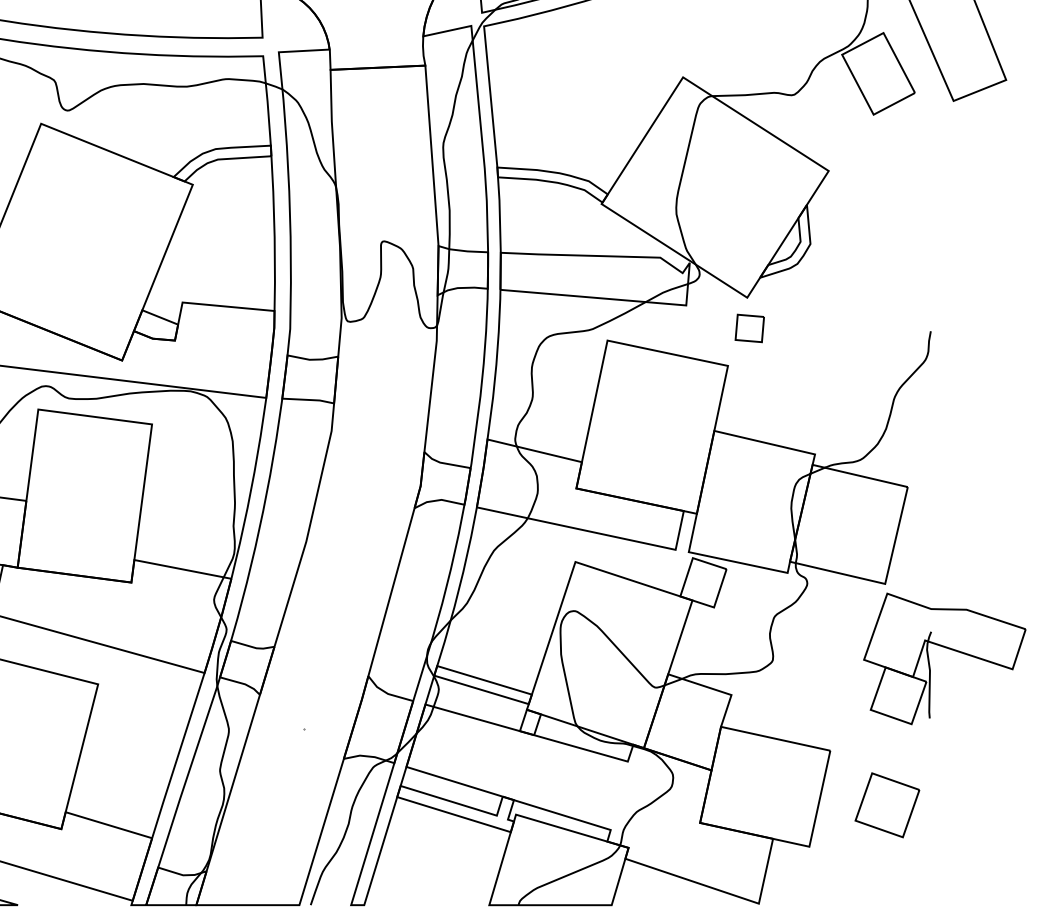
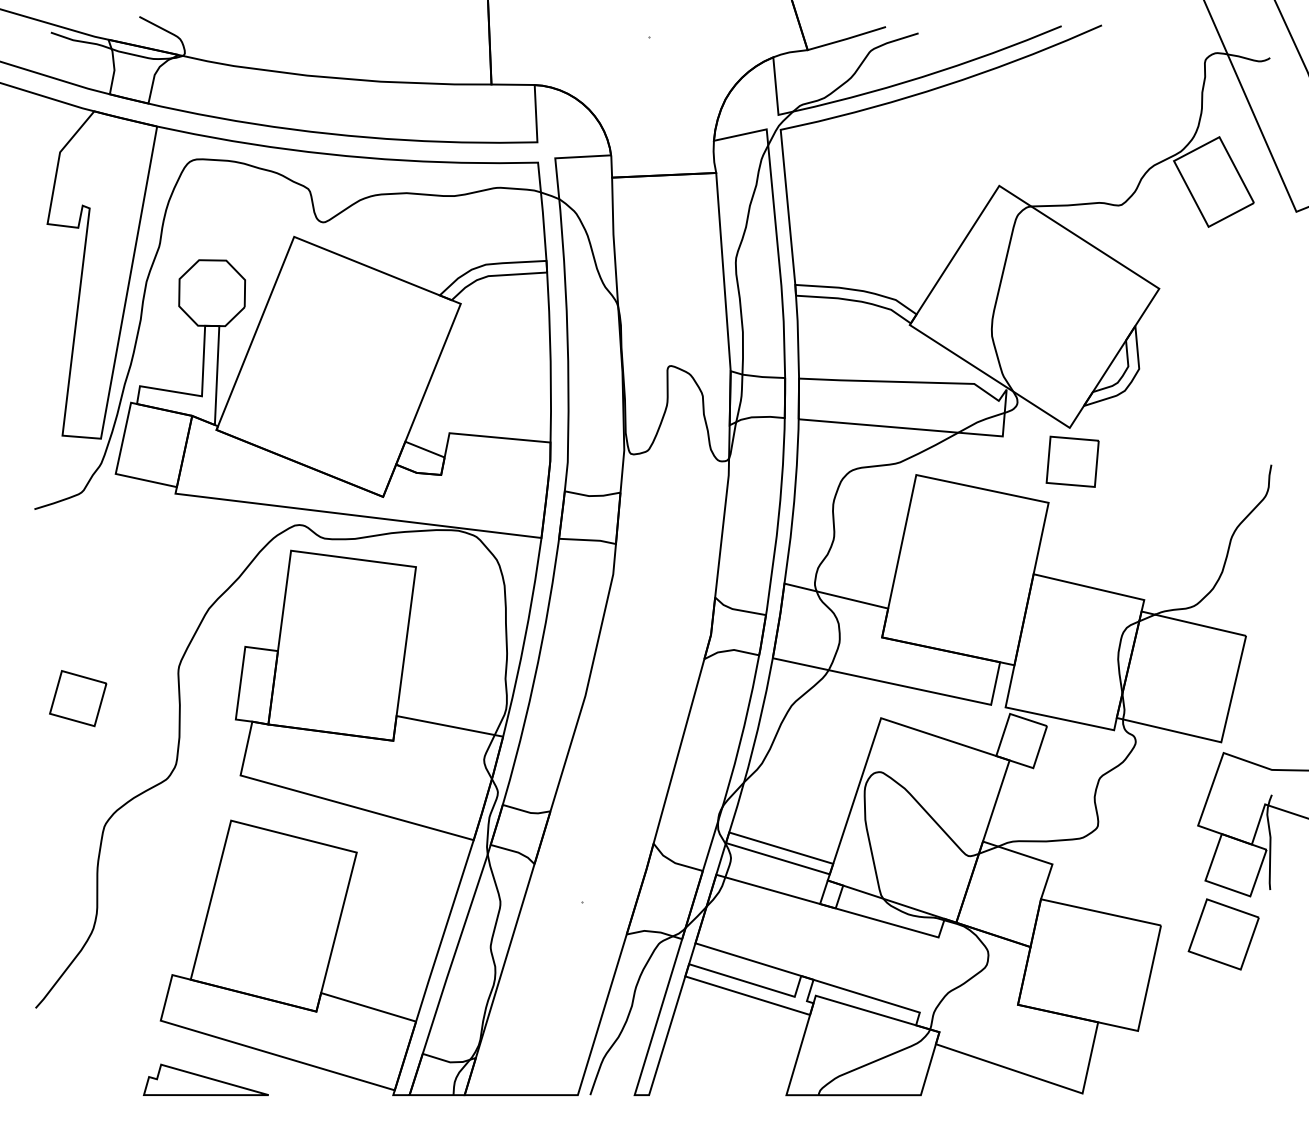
part: (749, 328) -> (1072, 461), size x1.67
part: (887, 805) -> (1223, 934), moved

